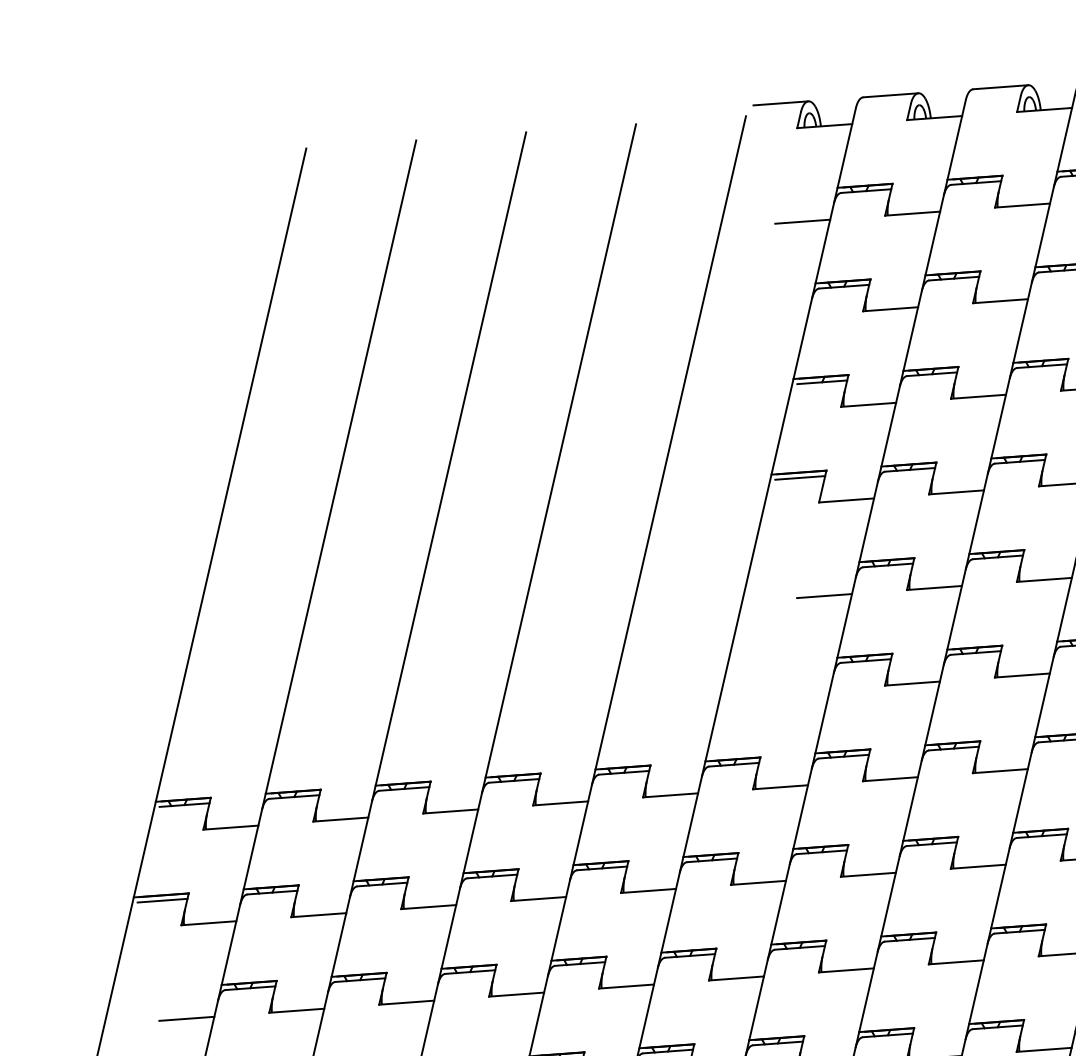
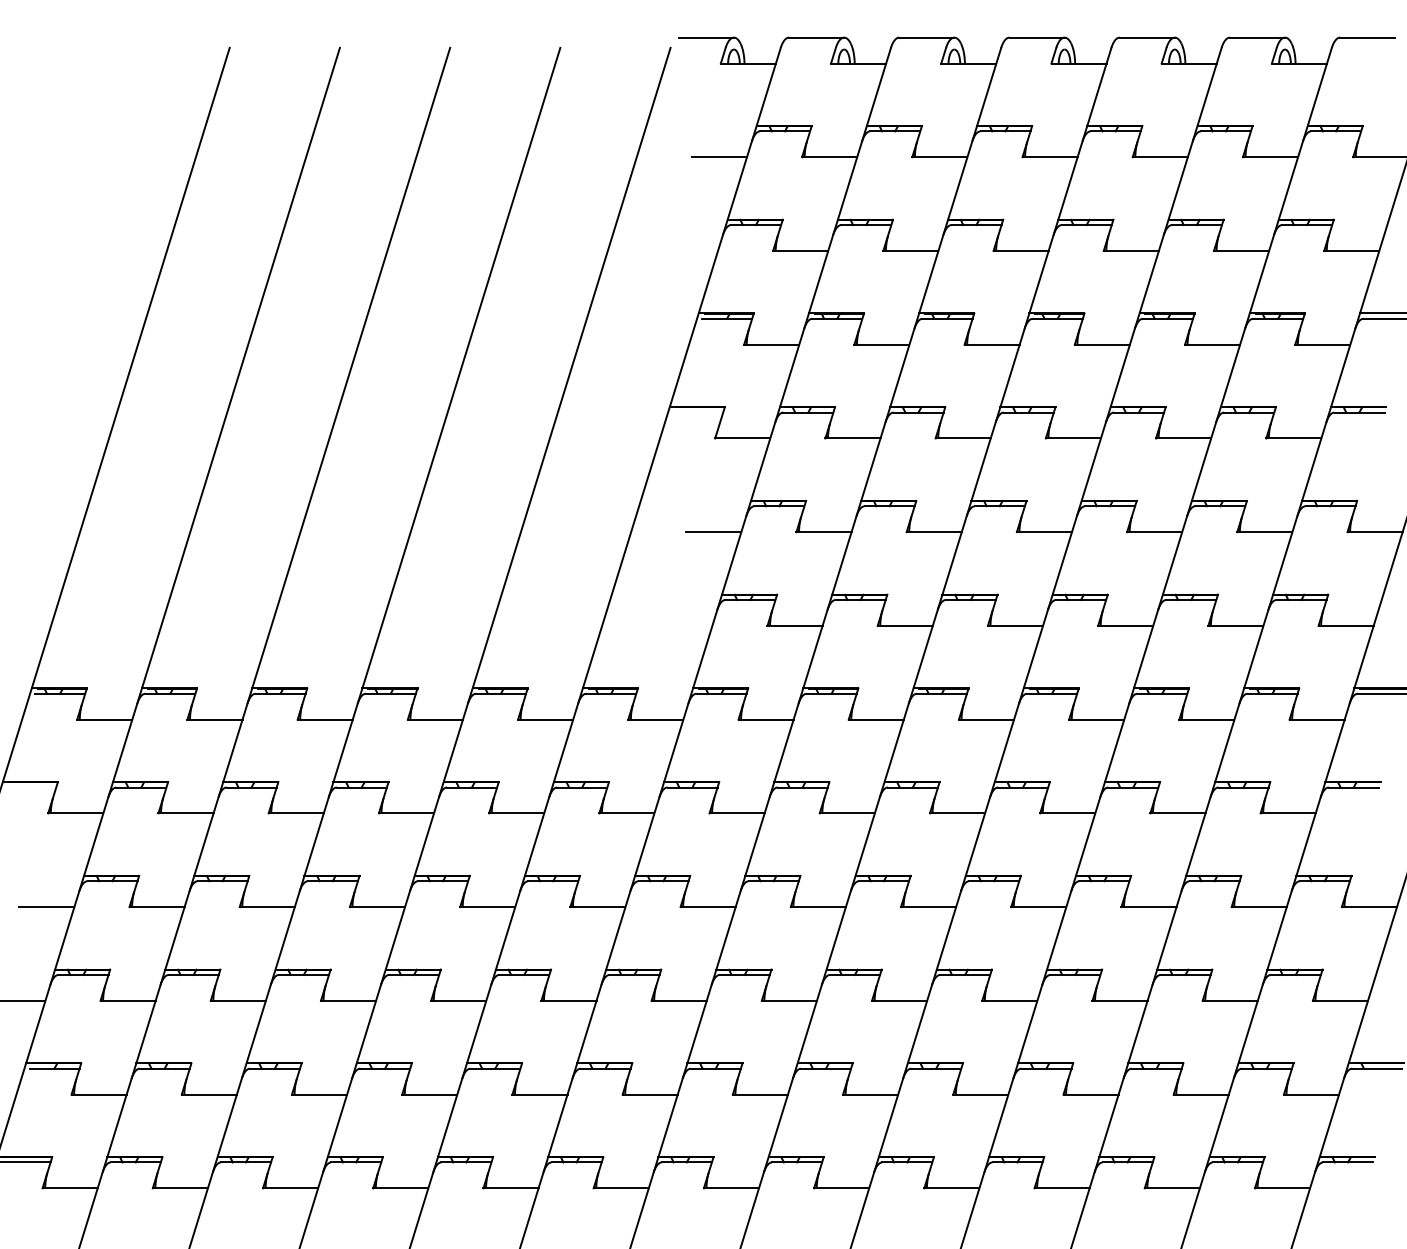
line: (800, 477) -> (698, 412), removed
line: (162, 900) -> (31, 787), removed

